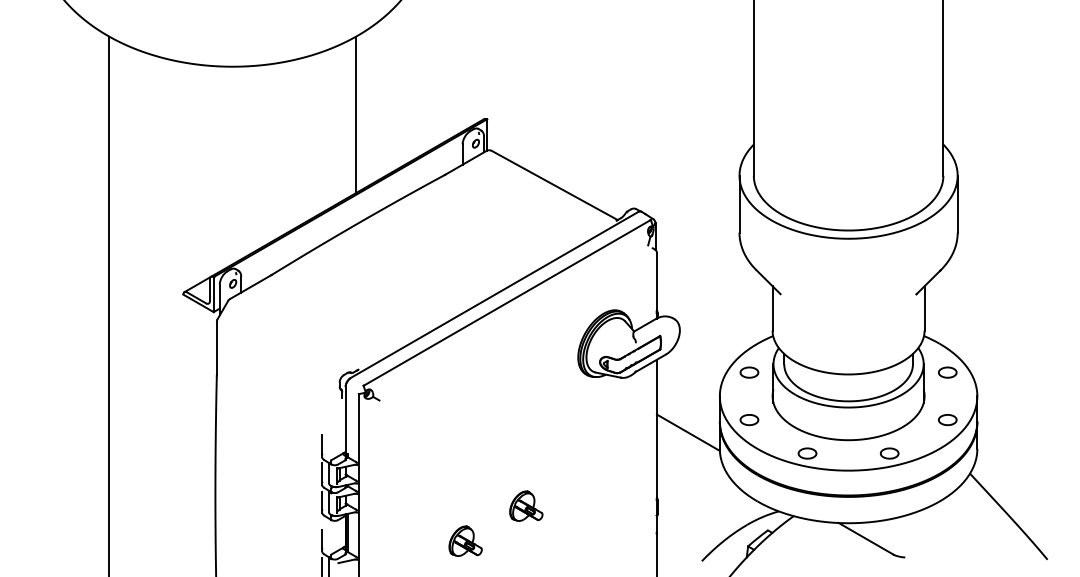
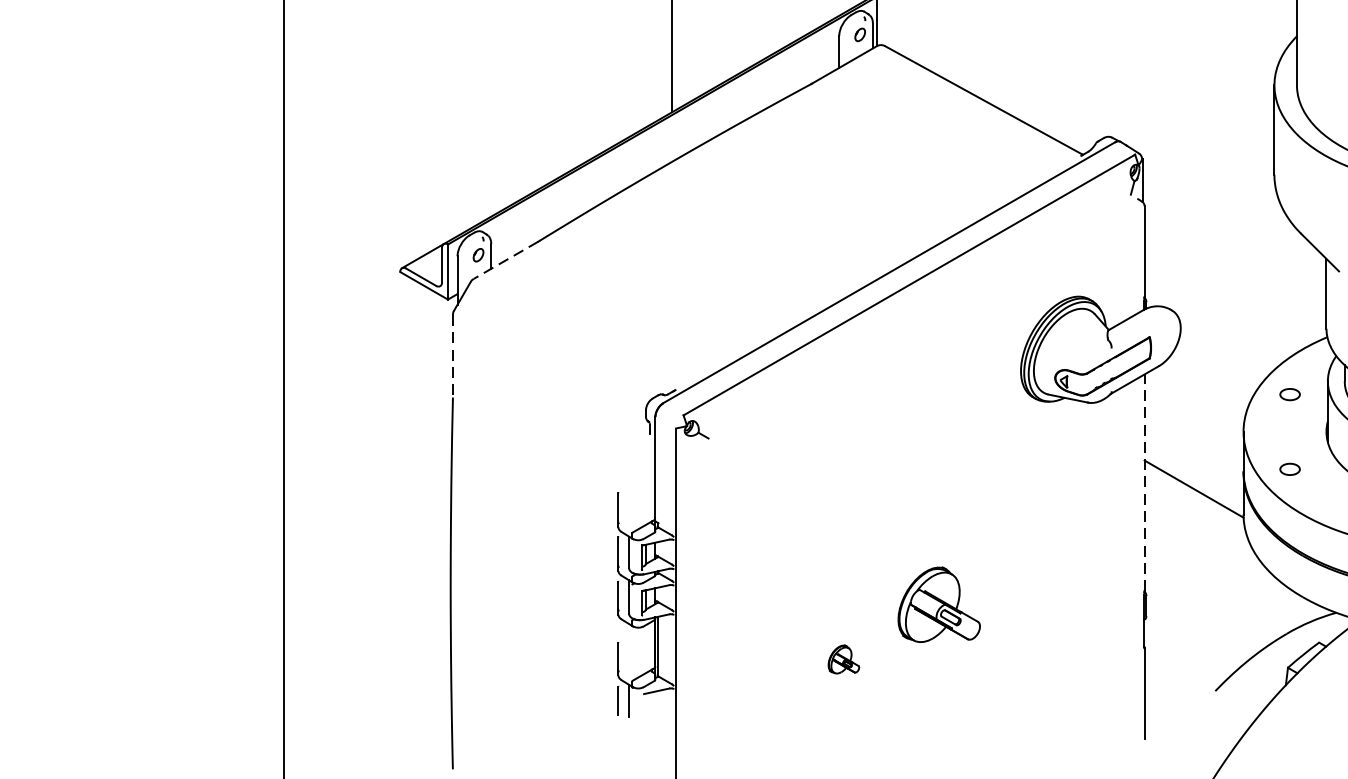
line: (250, 287) -> (505, 260), solid -> dashed
line: (216, 348) -> (452, 356), solid -> dashed
part: (749, 372) -> (1290, 394), size x0.7
part: (749, 420) -> (1290, 469), size x0.7
line: (656, 429) -> (1143, 484), solid -> dashed
part: (526, 505) -> (939, 603), size x1.6
part: (465, 540) -> (843, 658), size x0.6

